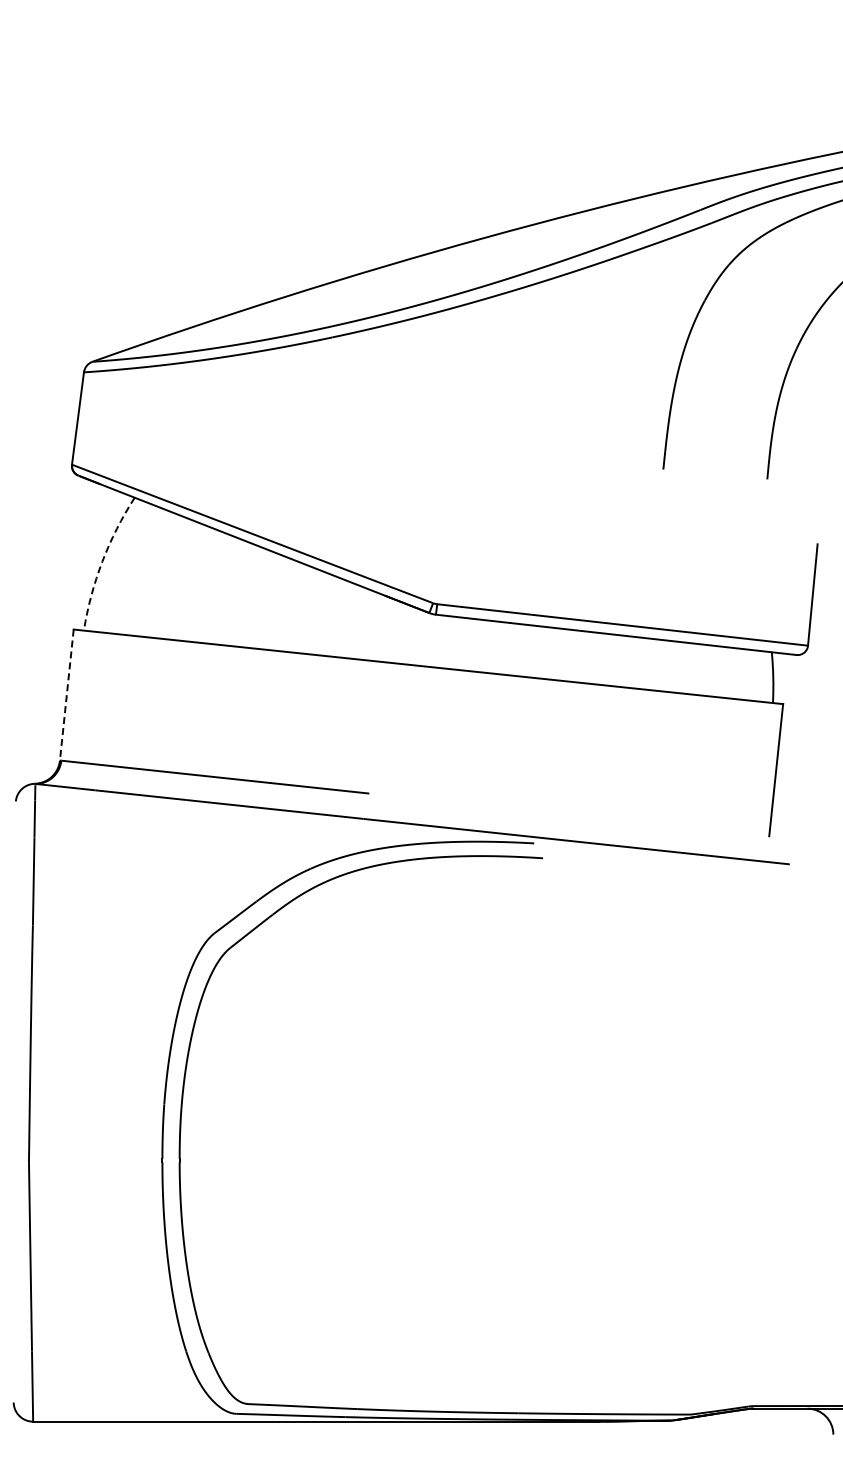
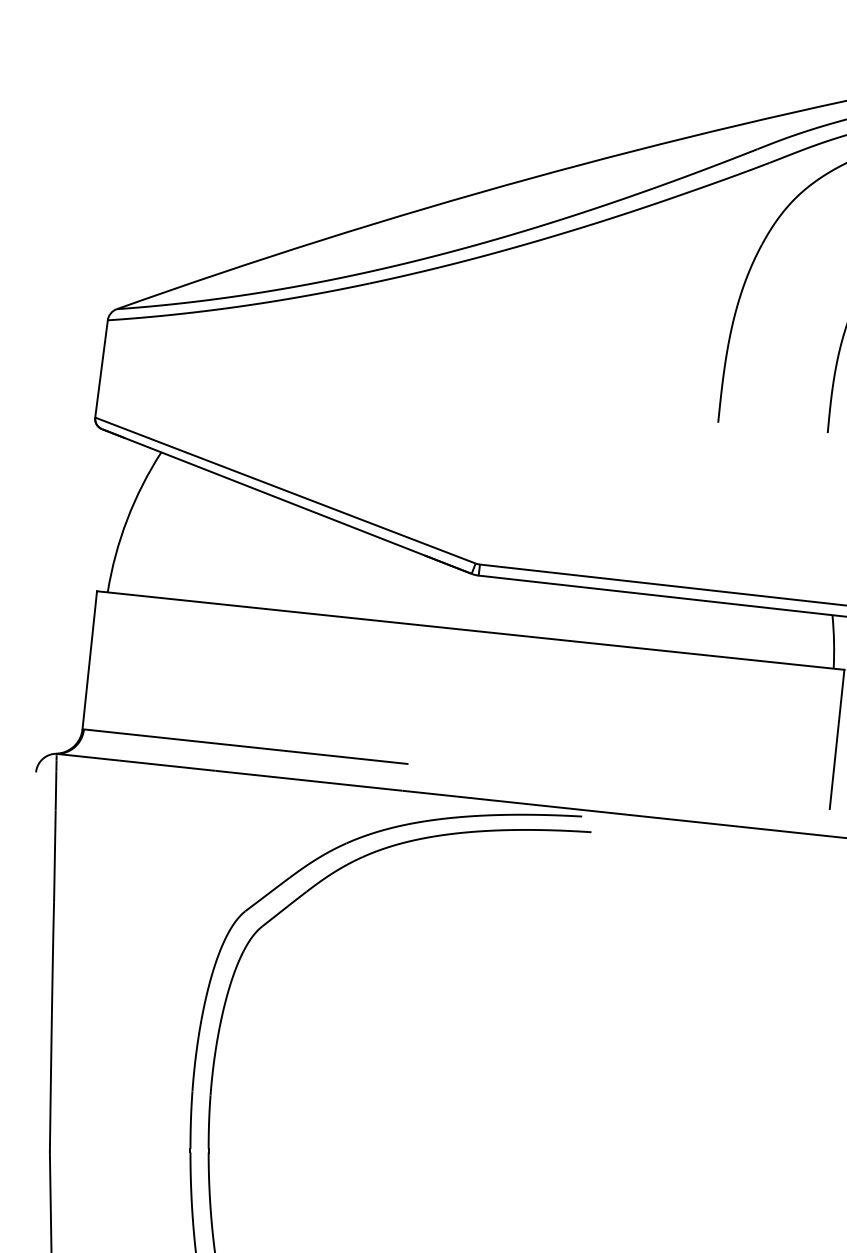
arc: (102, 561) -> (127, 519), dashed -> solid
line: (66, 695) -> (89, 660), dashed -> solid

